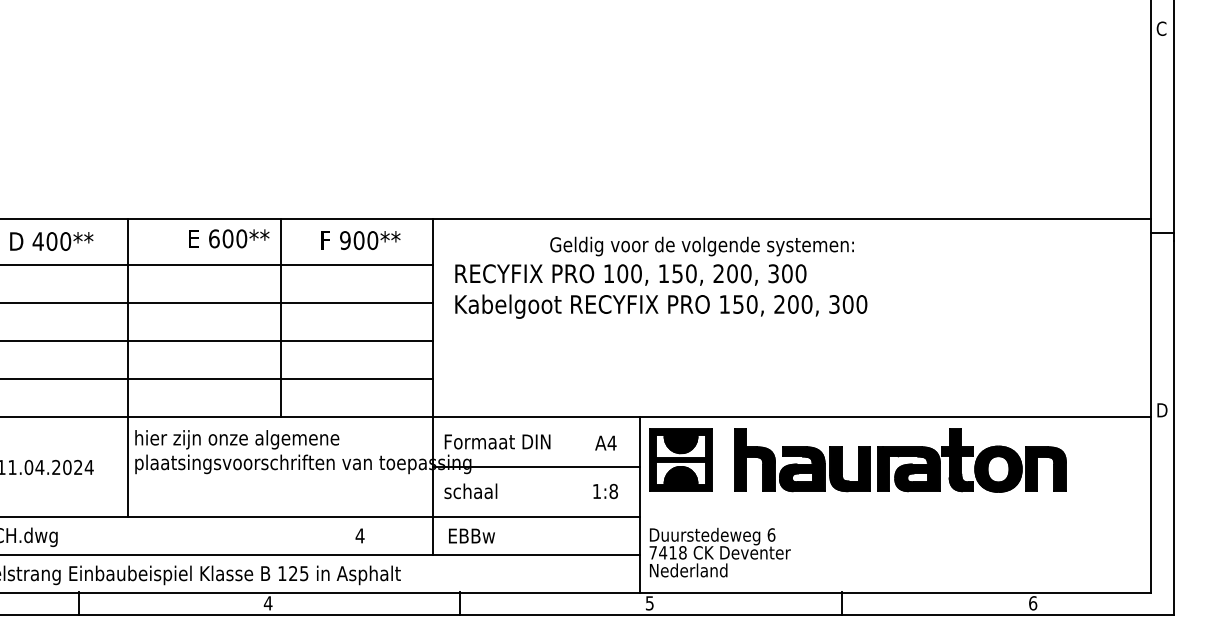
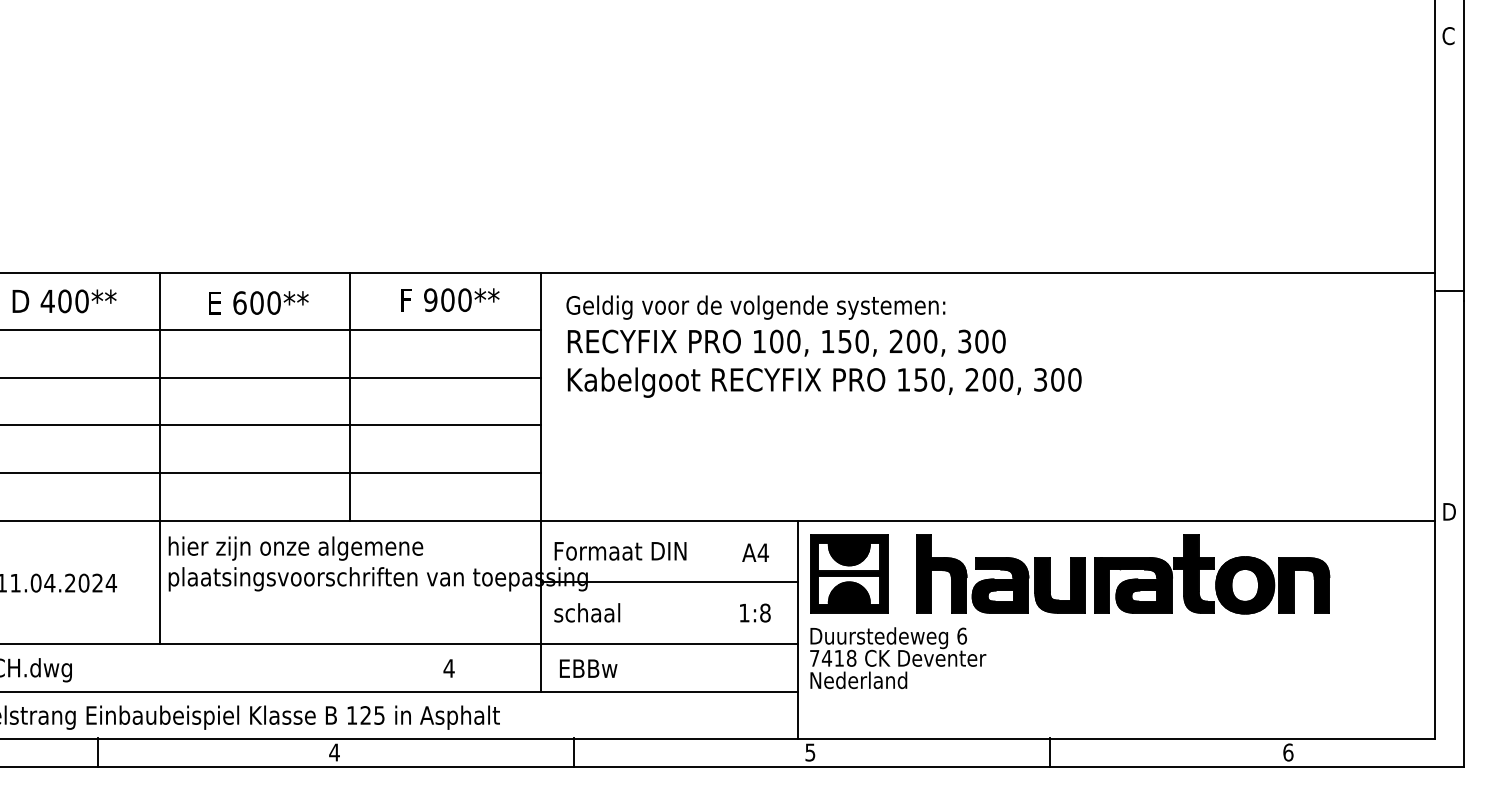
text: (229, 238) -> (258, 302), moved
text: (701, 246) -> (755, 307), moved
text: (719, 552) -> (897, 657), moved

